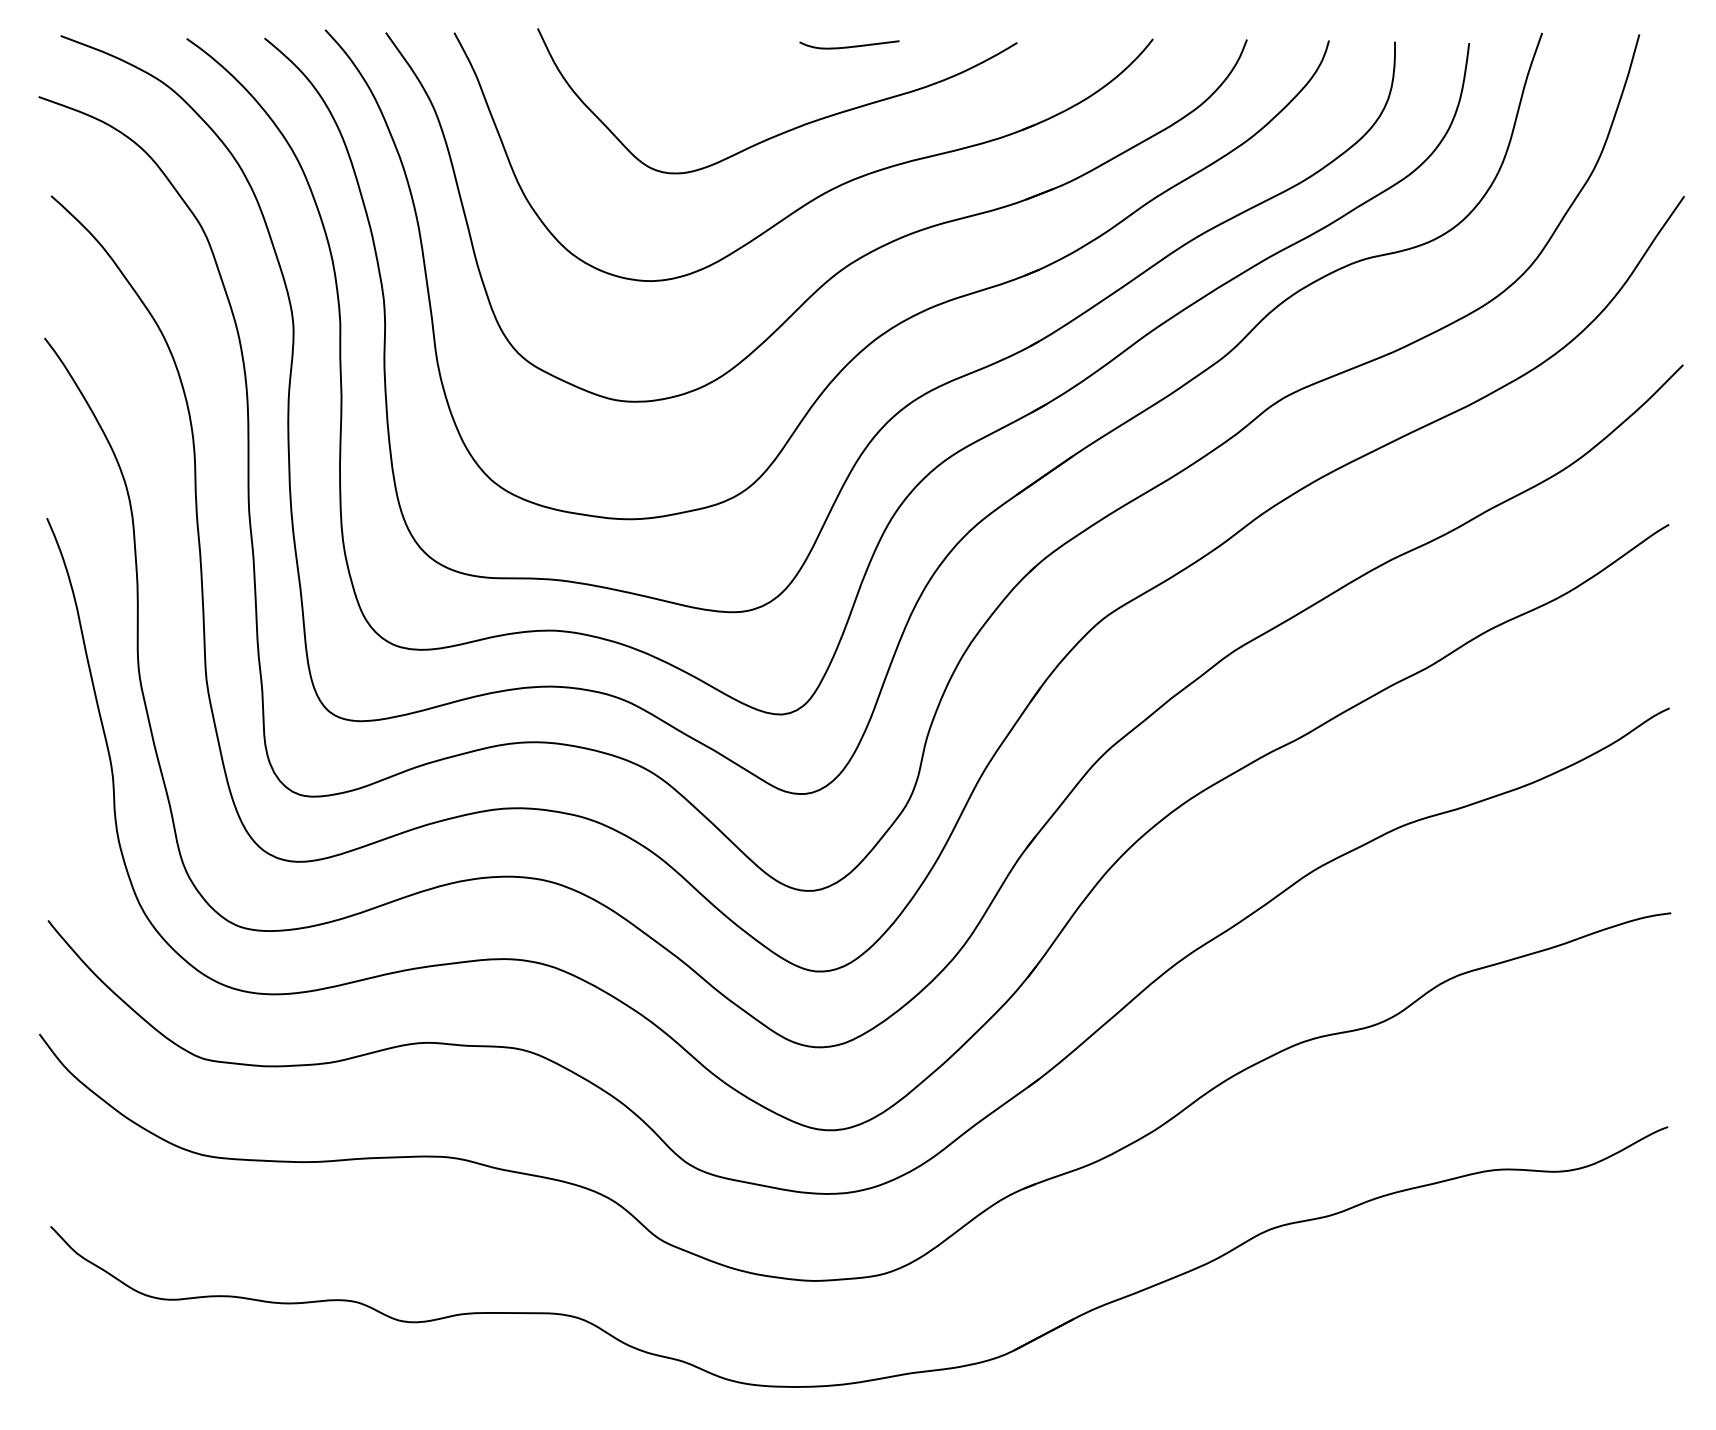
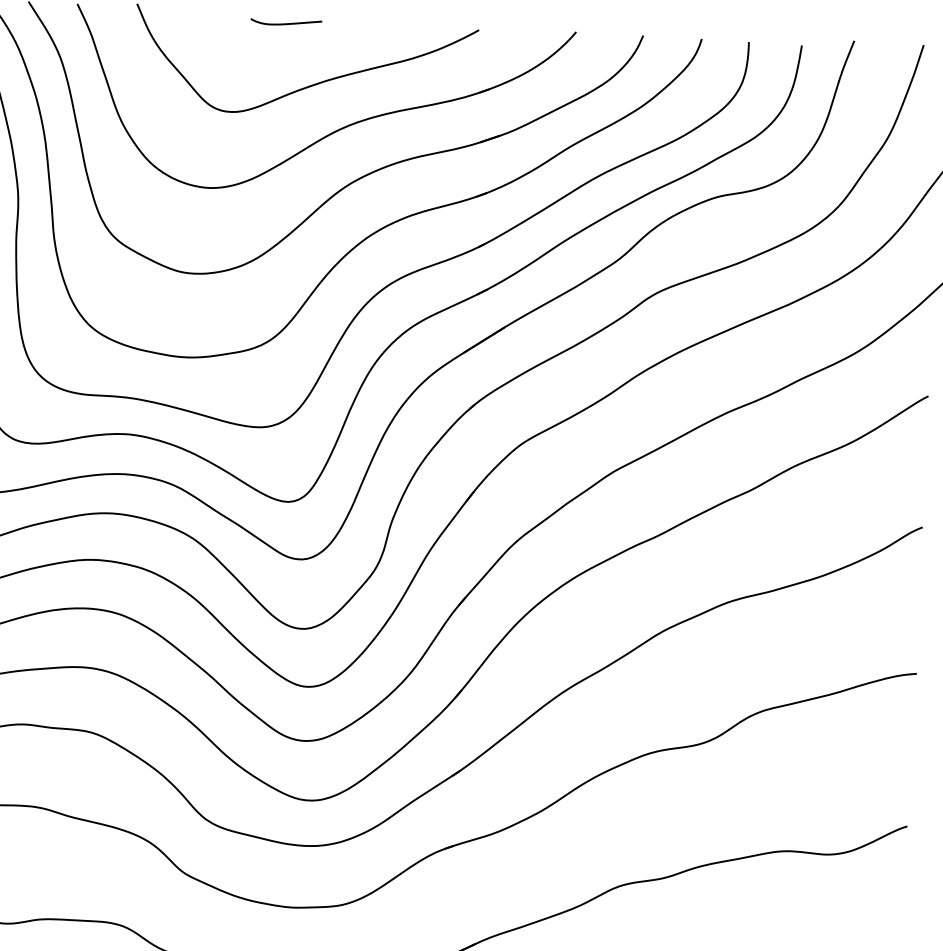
curve: (849, 46) -> (286, 23), moved

